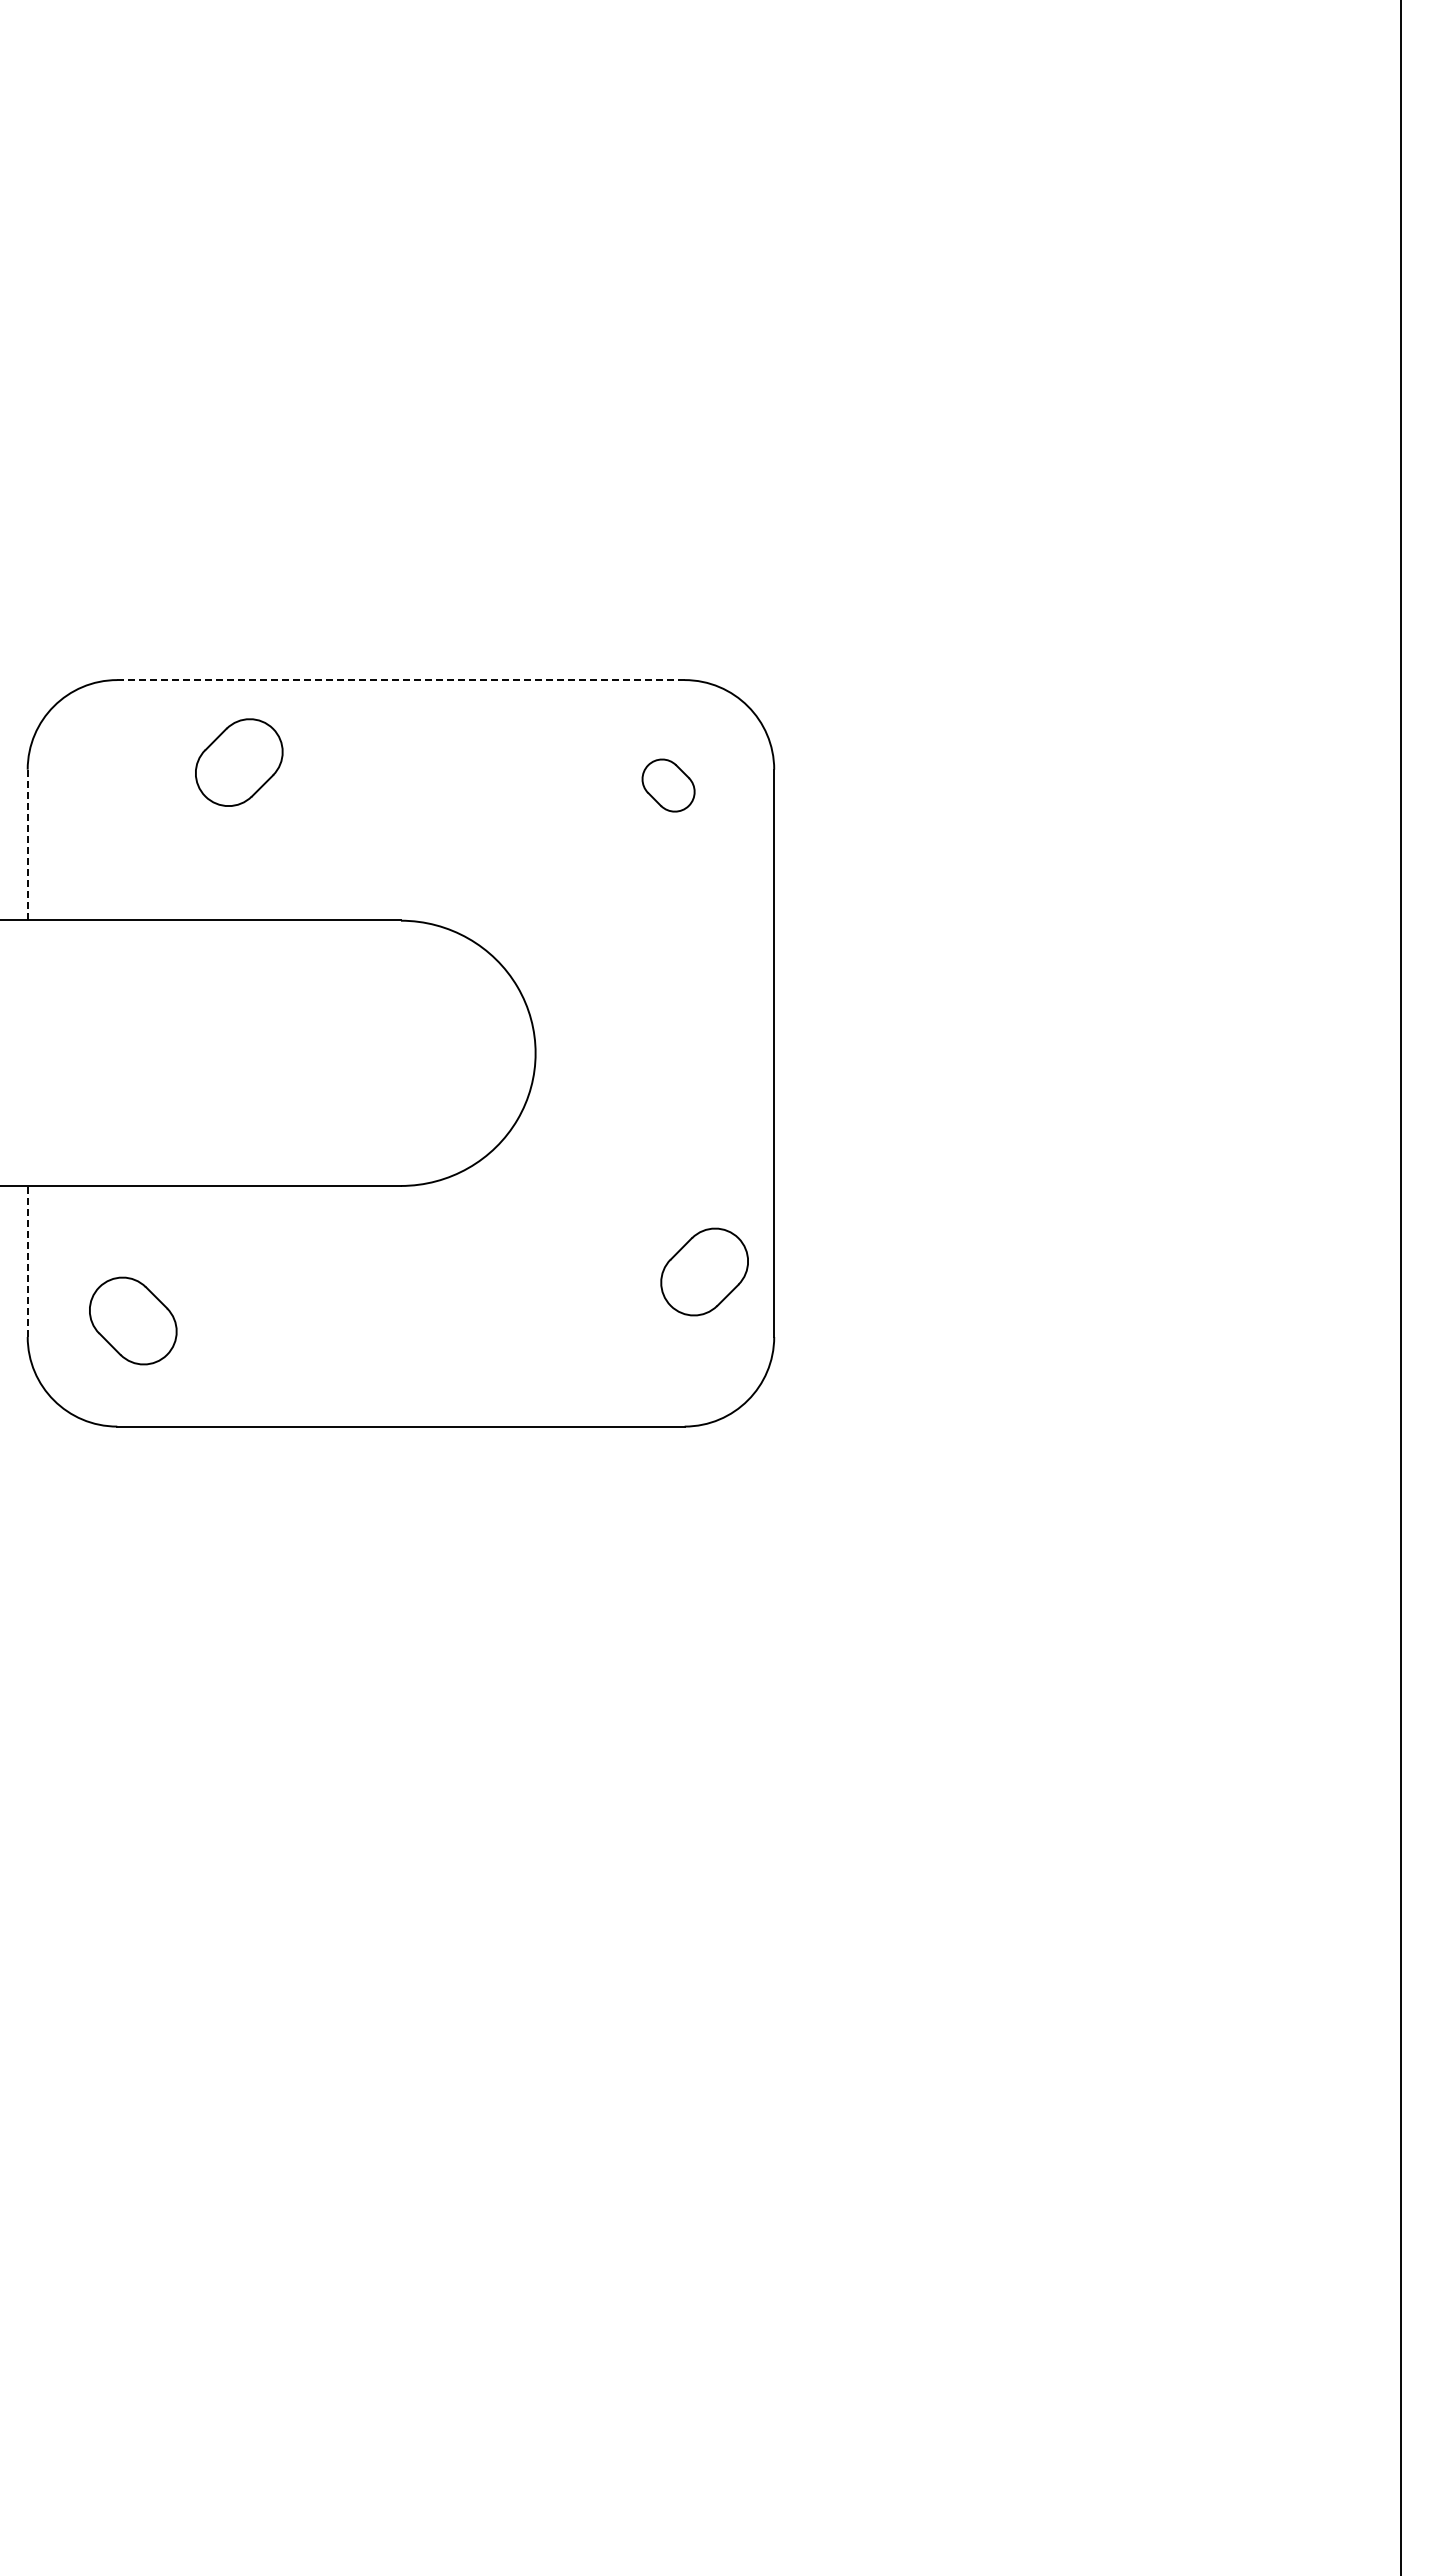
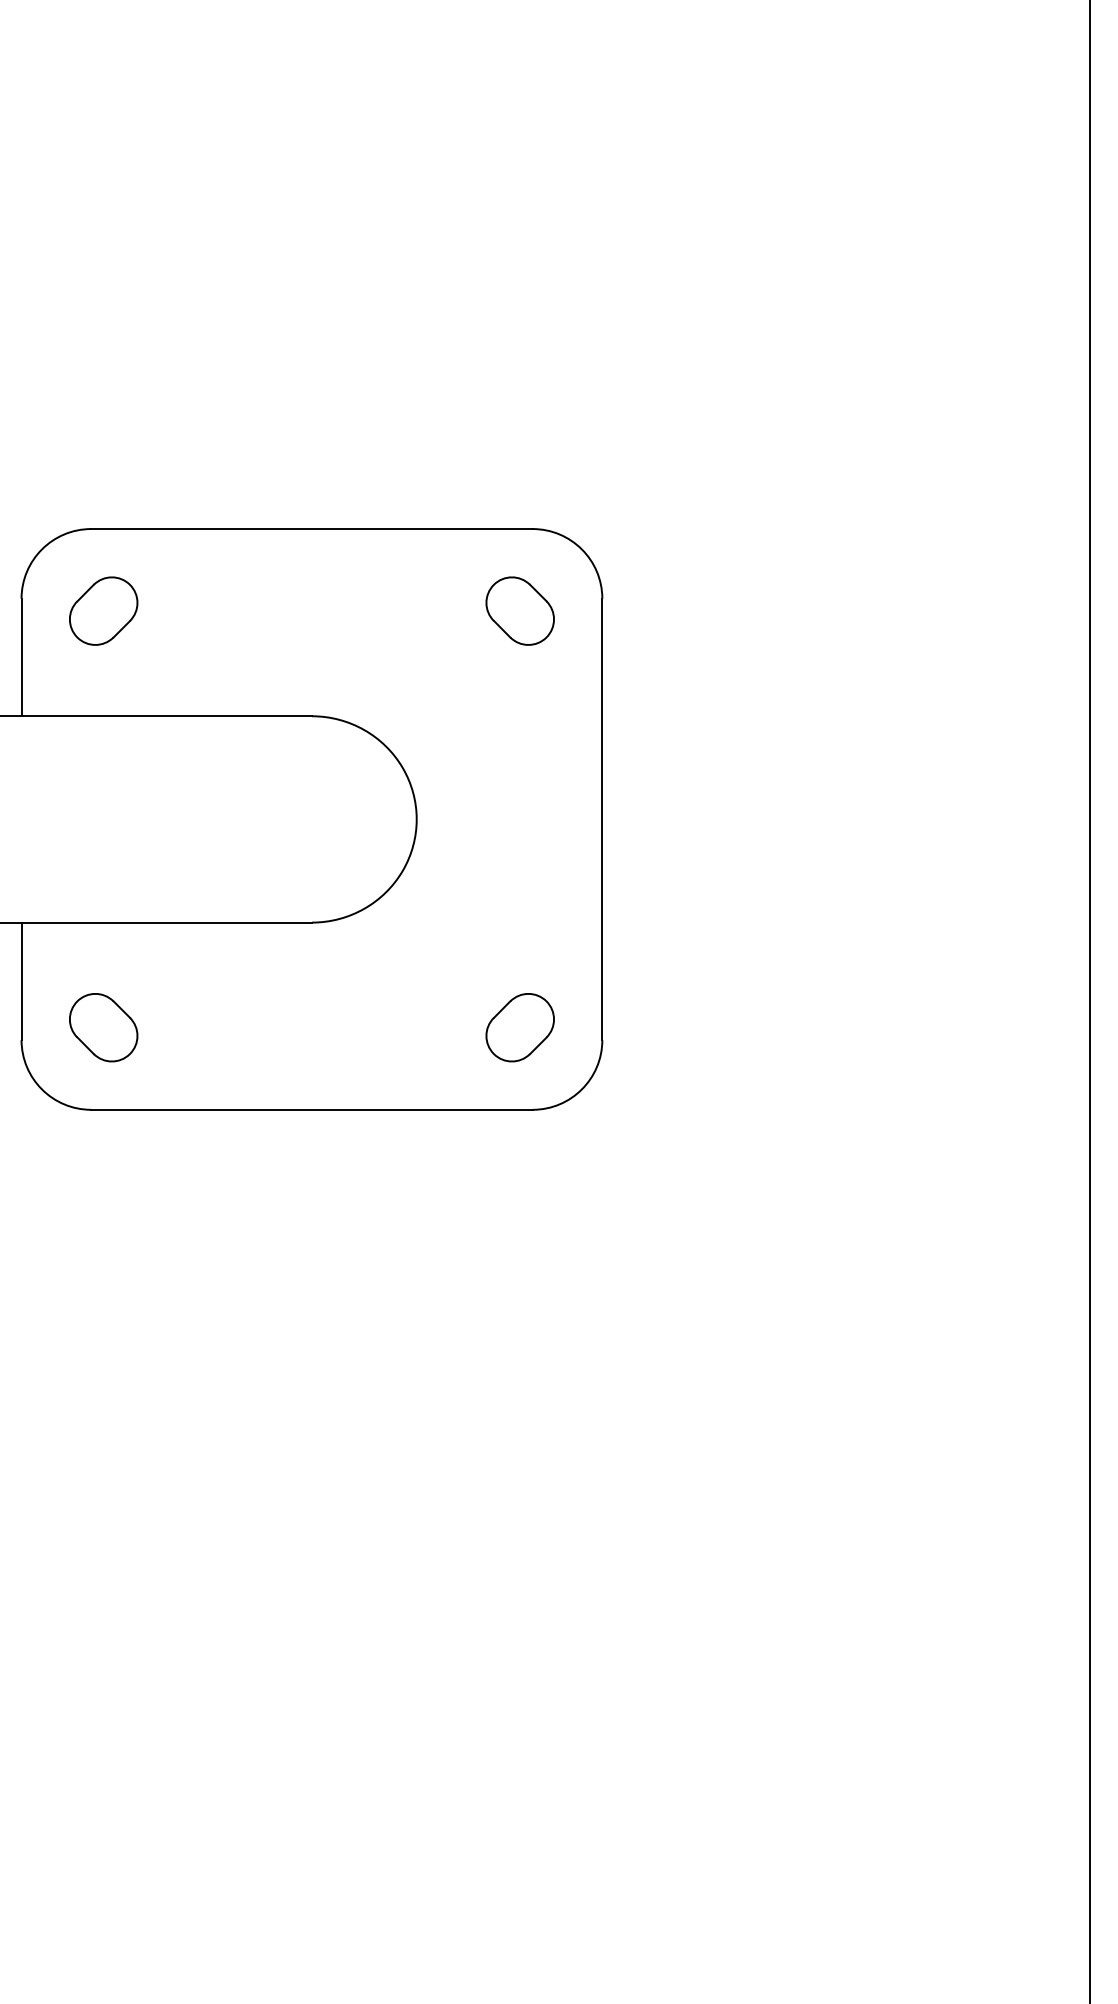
line: (400, 680) -> (311, 529), dashed -> solid
part: (239, 762) -> (103, 611), moved
part: (668, 785) -> (520, 611), size x1.67
line: (27, 844) -> (21, 656), dashed -> solid
line: (27, 1261) -> (21, 981), dashed -> solid
part: (704, 1271) -> (520, 1027), moved

